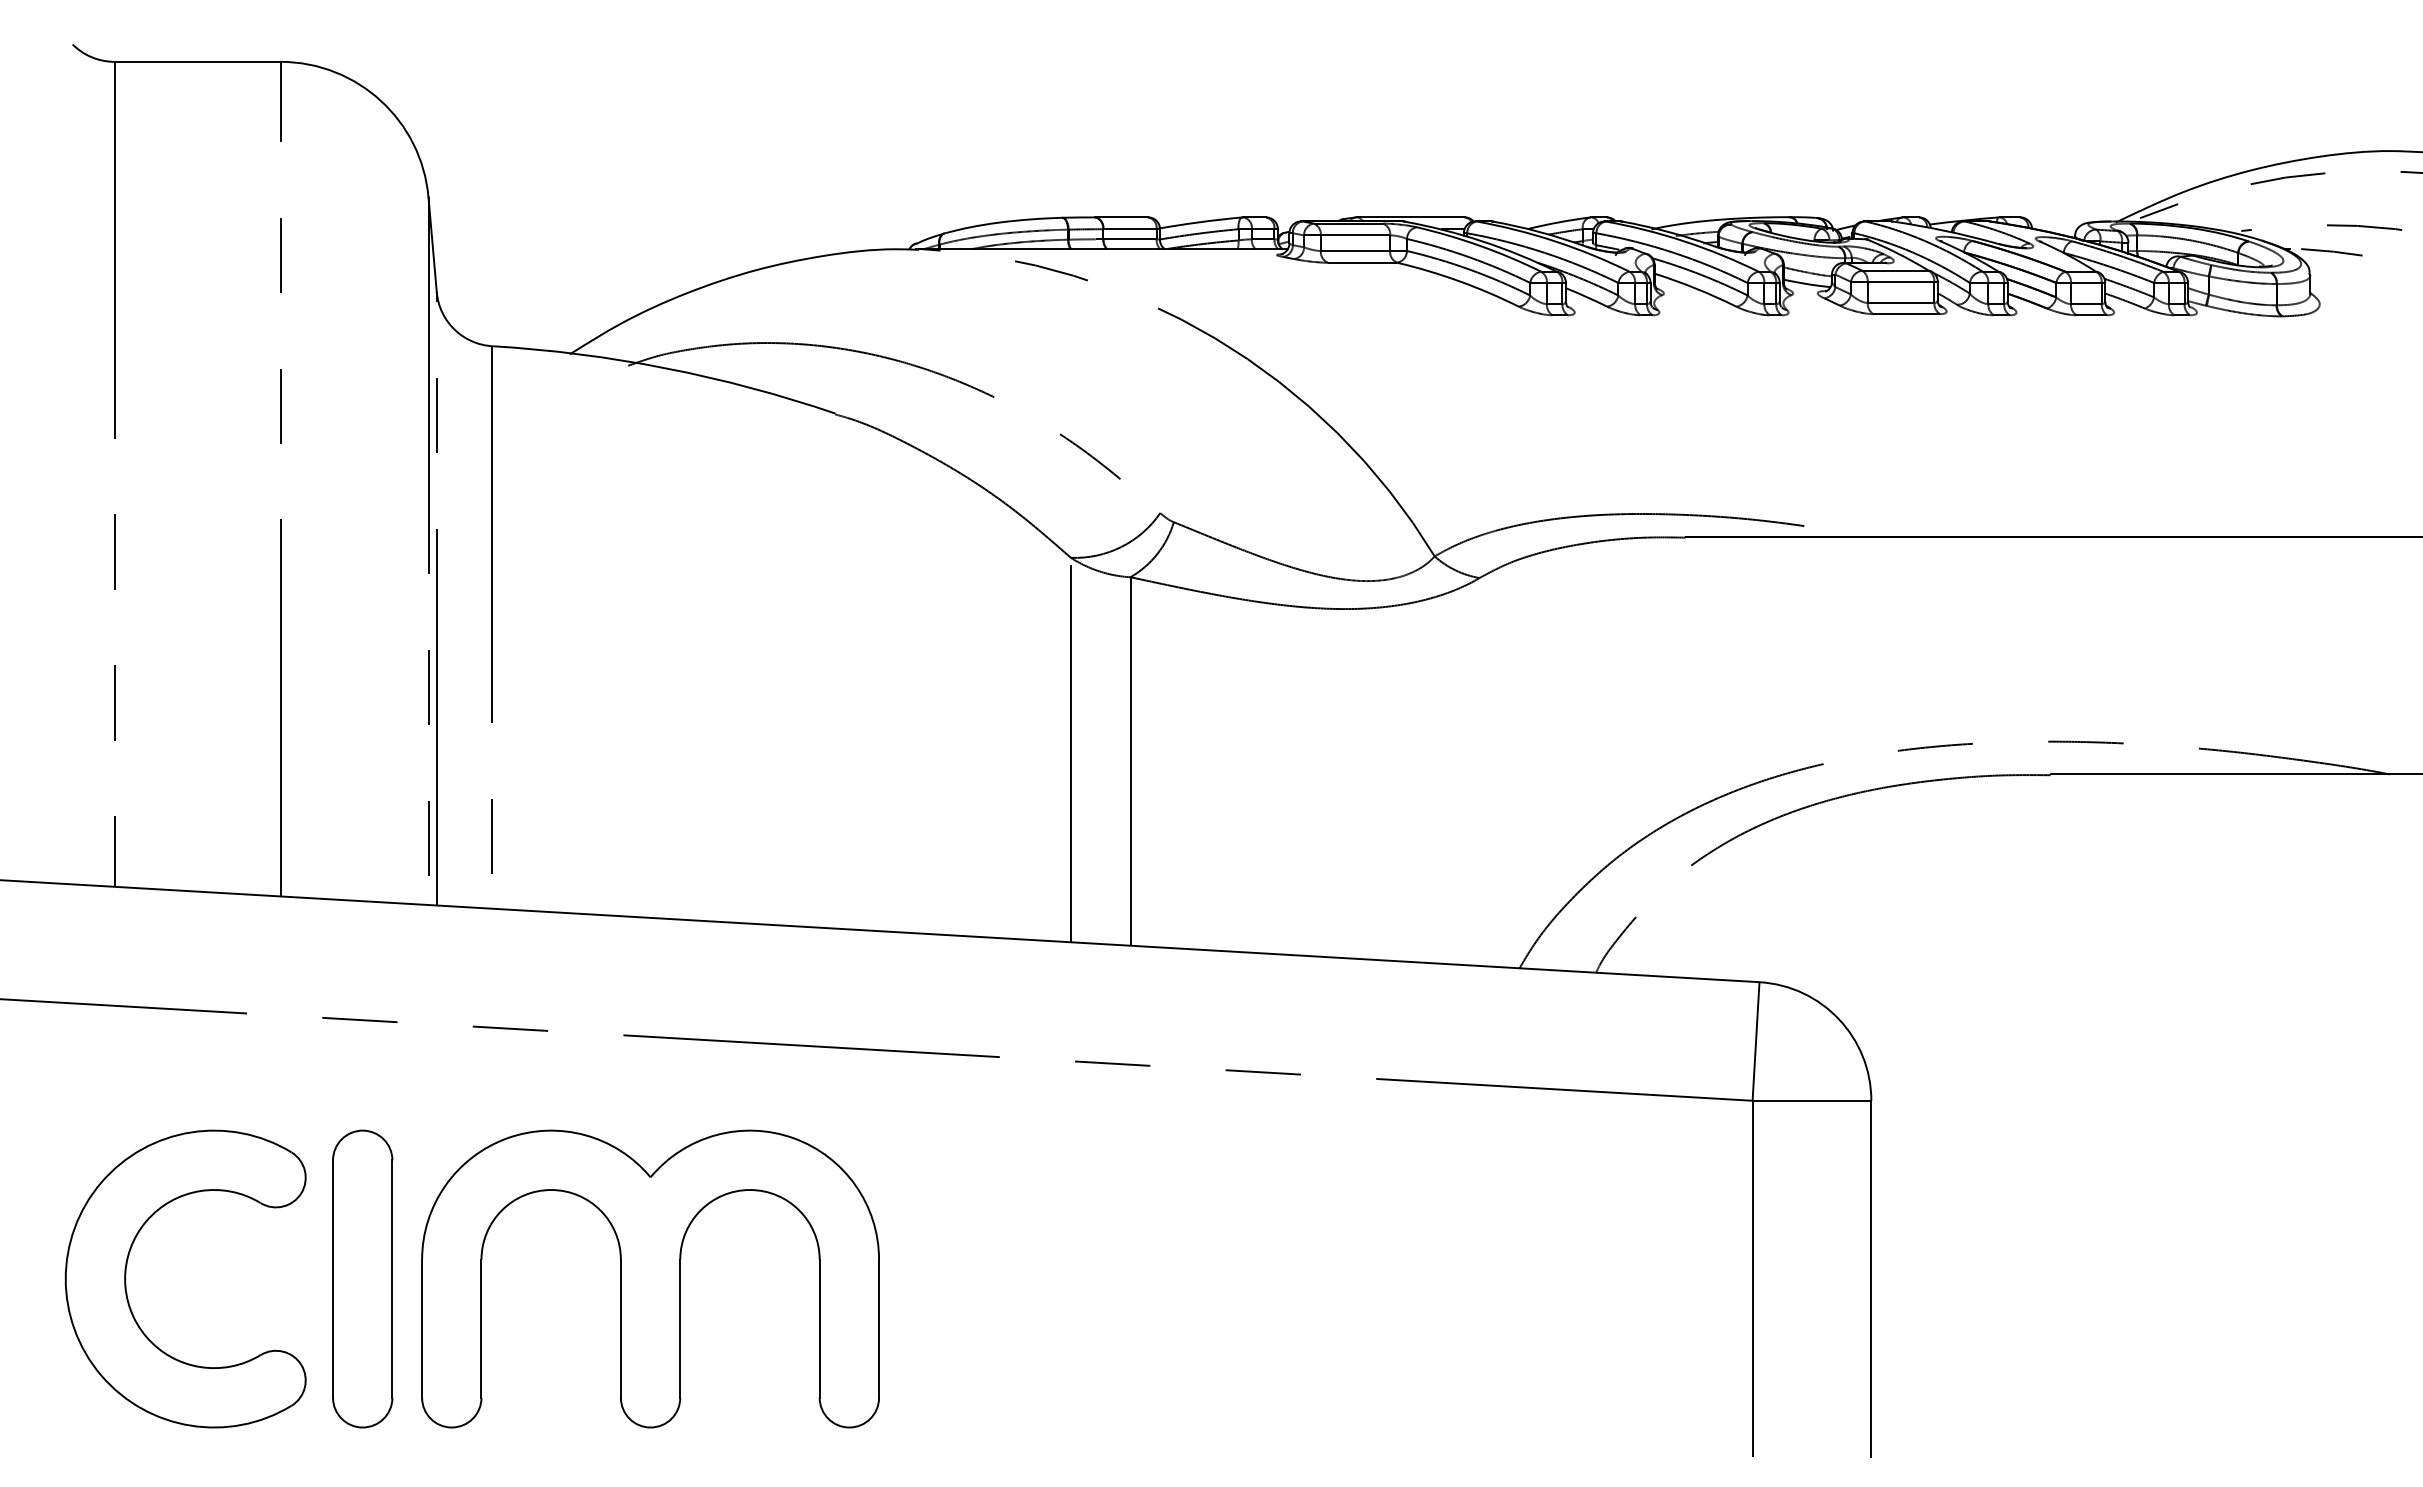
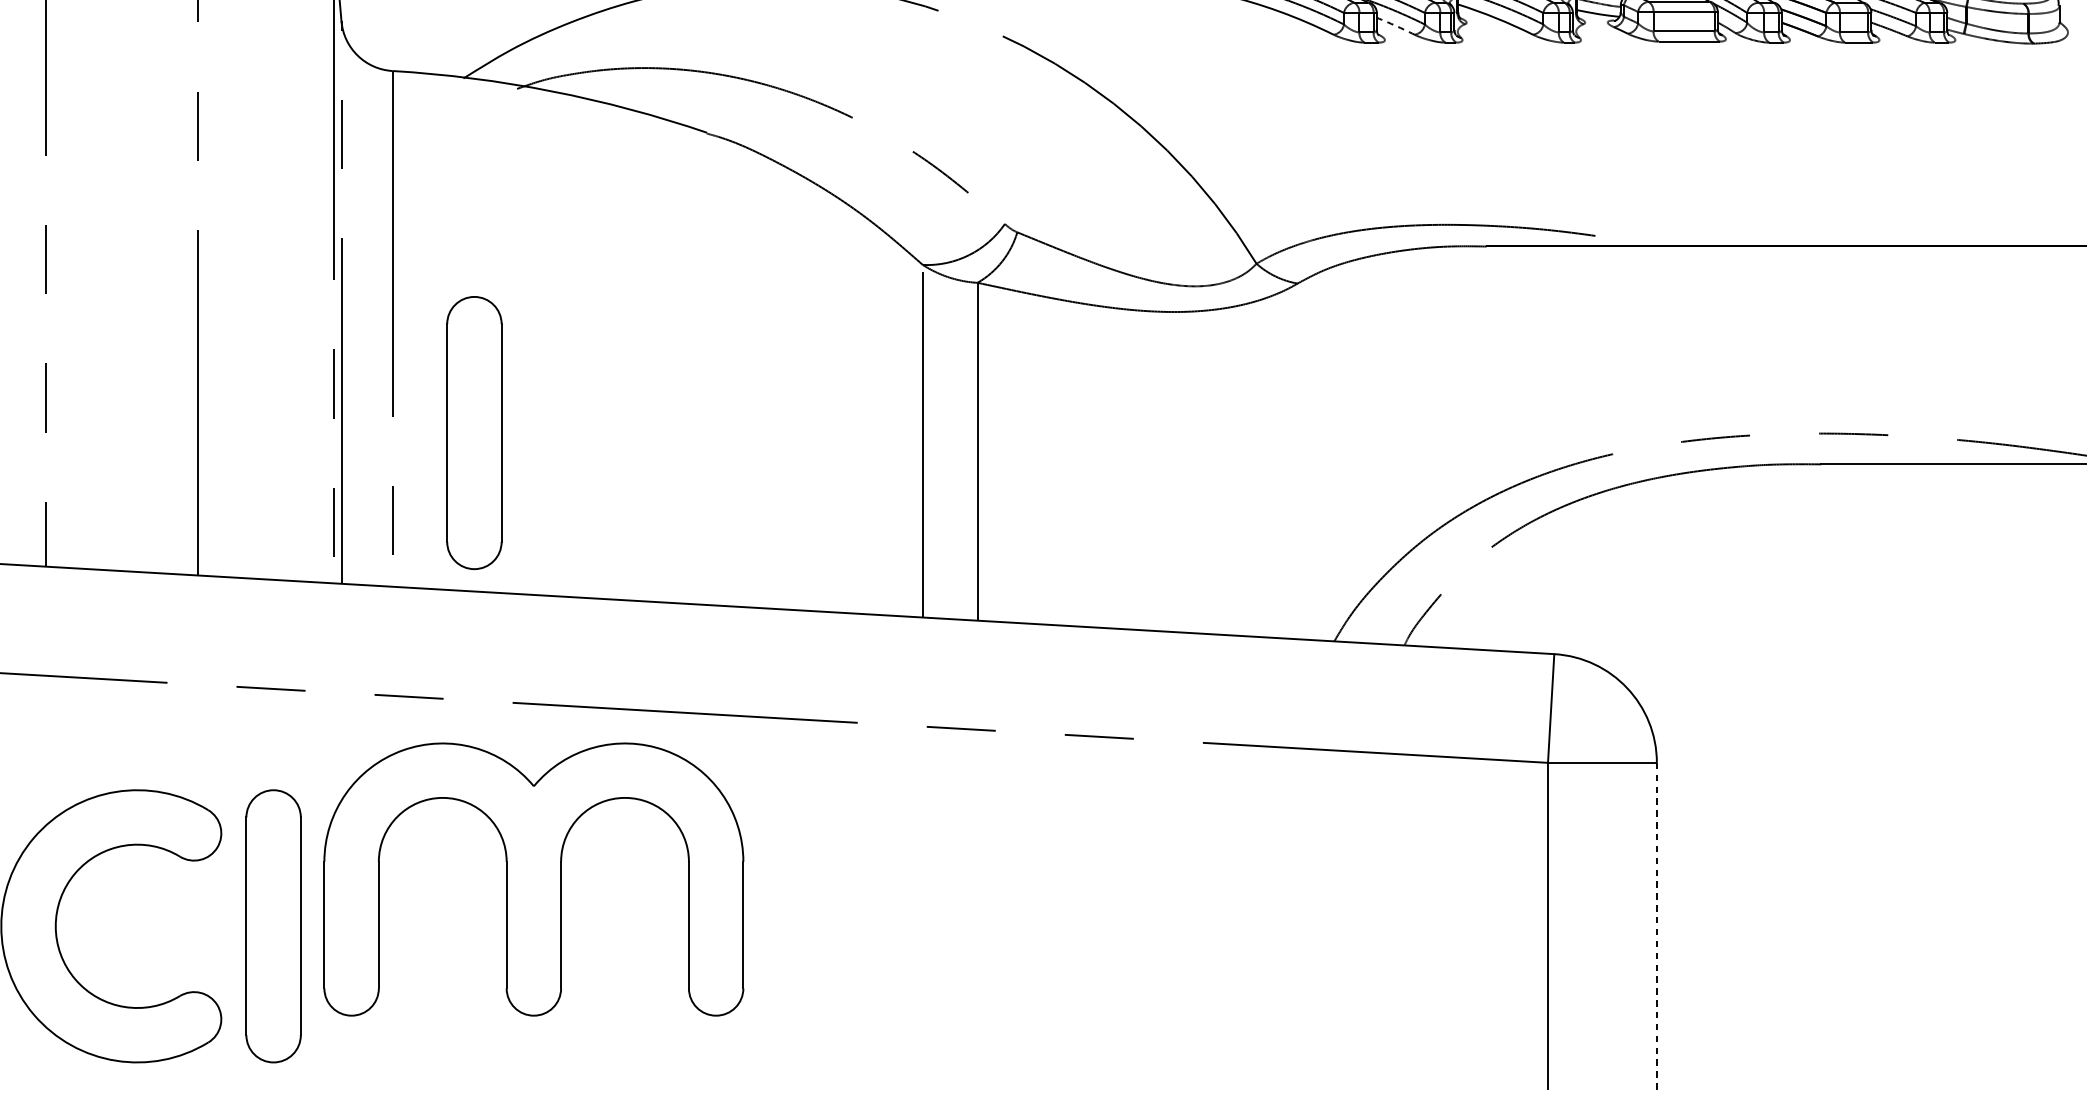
arc: (1586, 297) -> (1395, 26), solid -> dashed
part: (581, 740) -> (474, 432), added
part: (650, 1278) -> (533, 879), moved
line: (1871, 1279) -> (1657, 926), solid -> dashed

